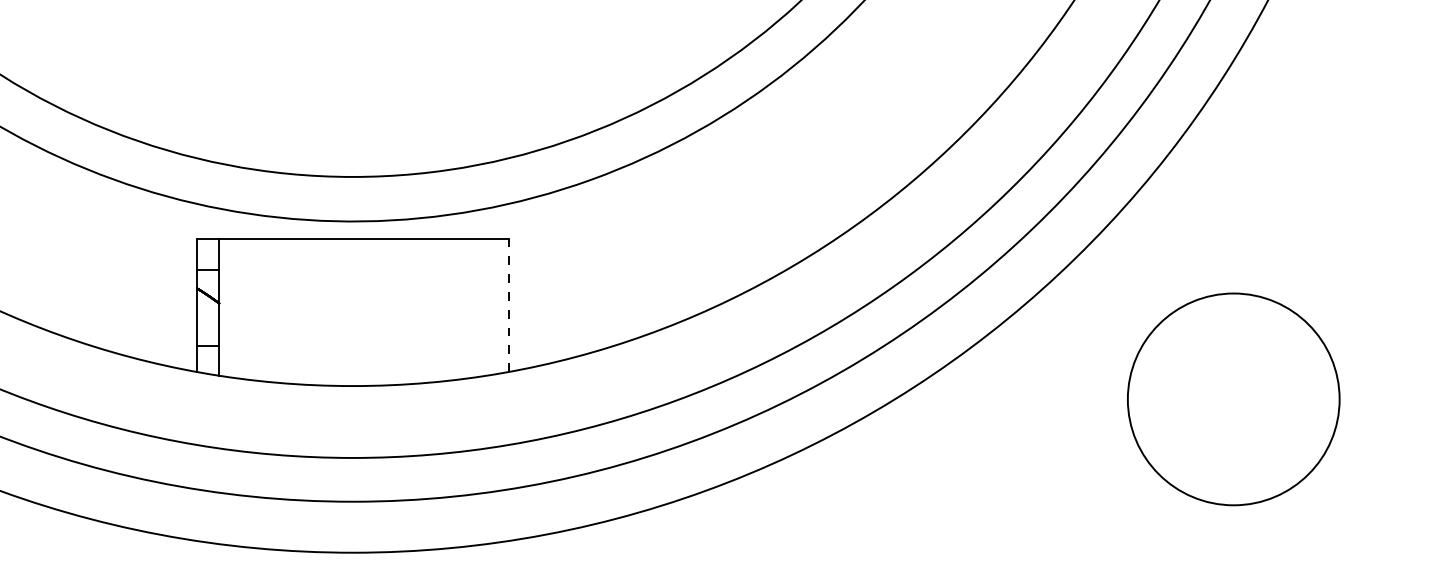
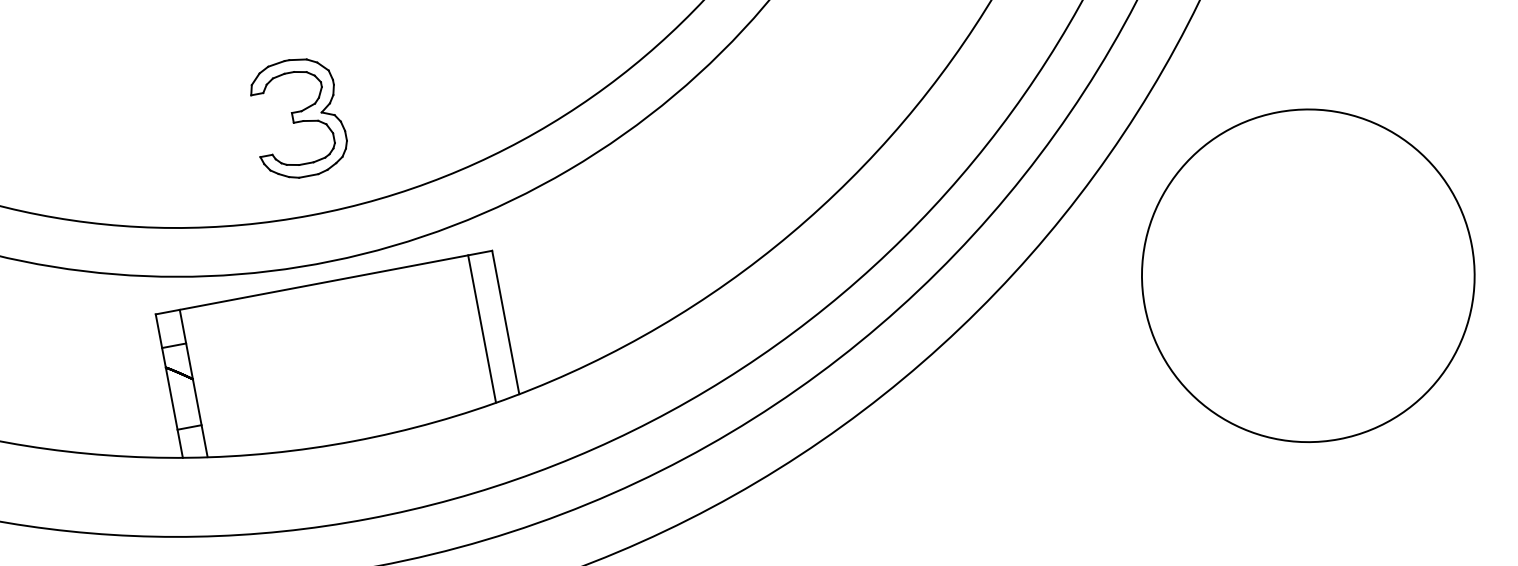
part: (357, 87) -> (298, 117), added
line: (508, 305) -> (505, 322), dashed -> solid
line: (486, 307) -> (482, 329), added
circle: (1233, 399) -> (1308, 275), size x1.43

